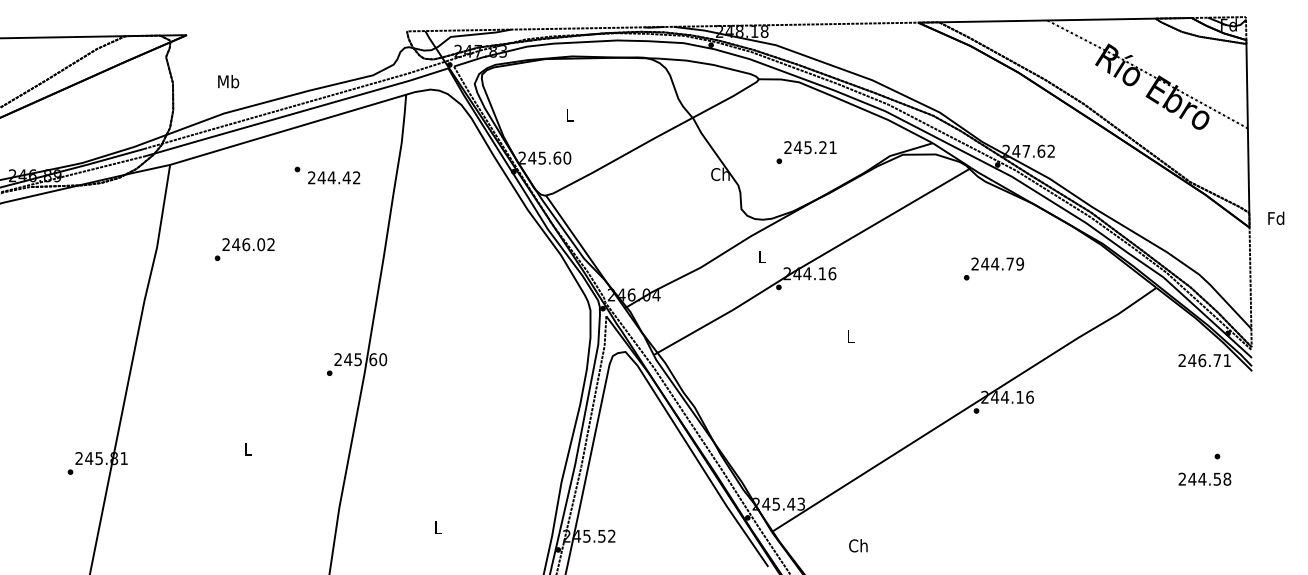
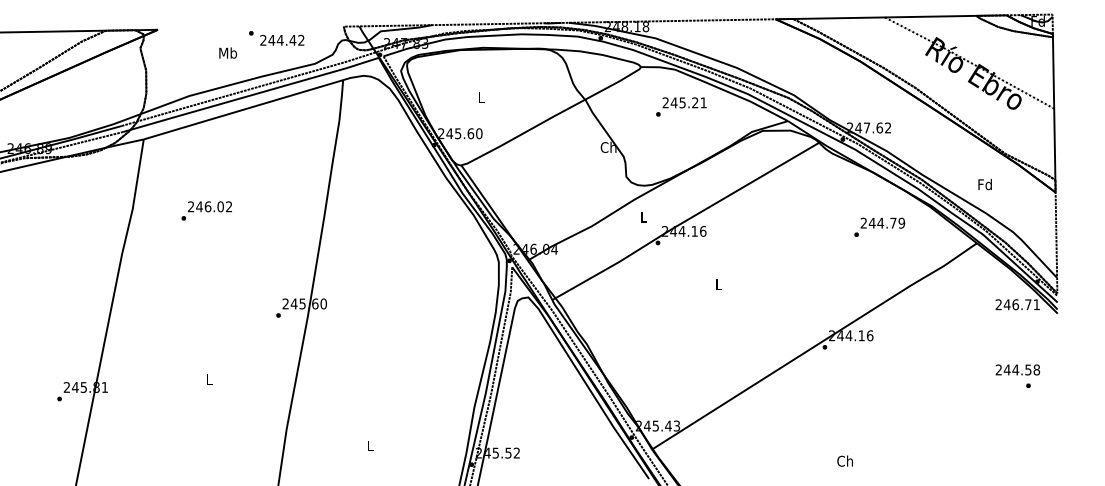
text: (227, 80) -> (227, 52), moved
text: (806, 151) -> (681, 106), moved
text: (327, 175) -> (276, 38), moved
text: (1275, 218) -> (984, 184), moved
text: (993, 267) -> (879, 226), moved
text: (1204, 478) -> (1017, 369), moved
text: (857, 544) -> (844, 460), moved

